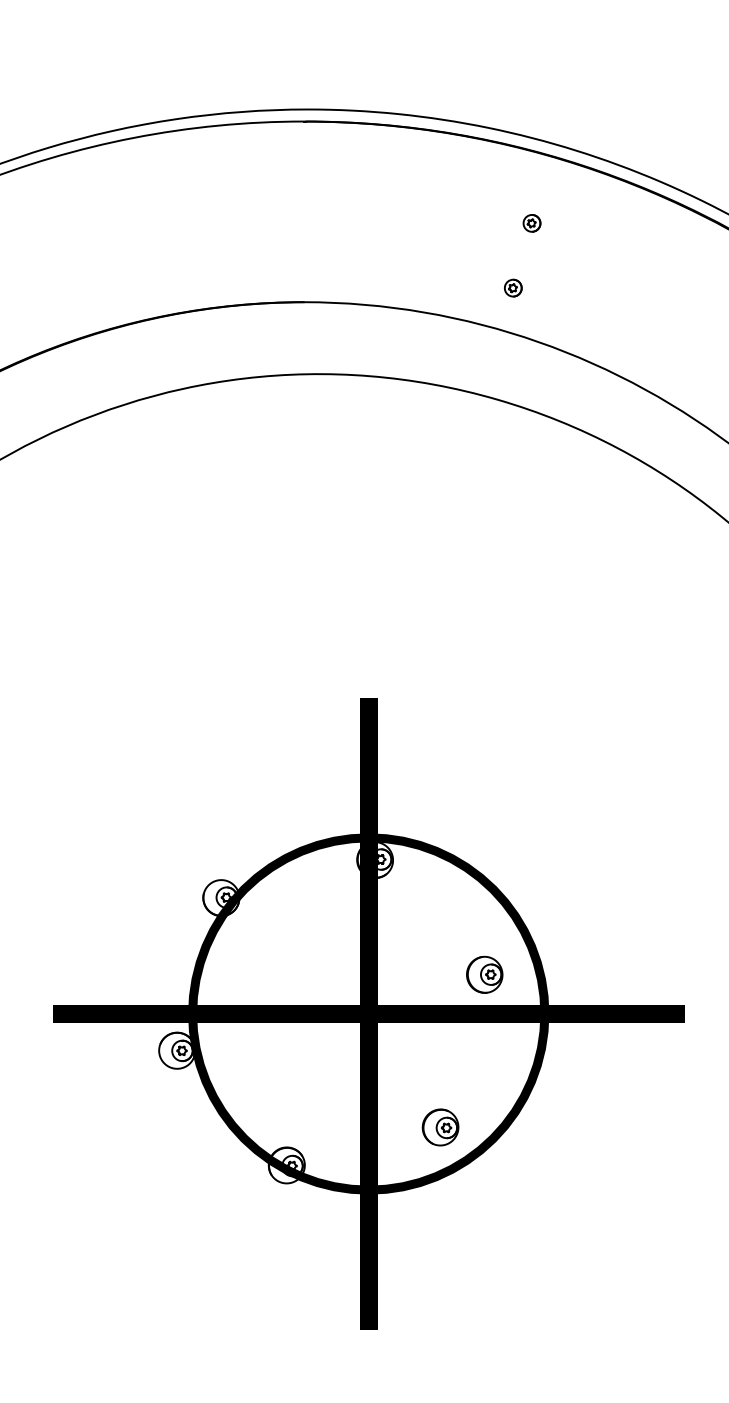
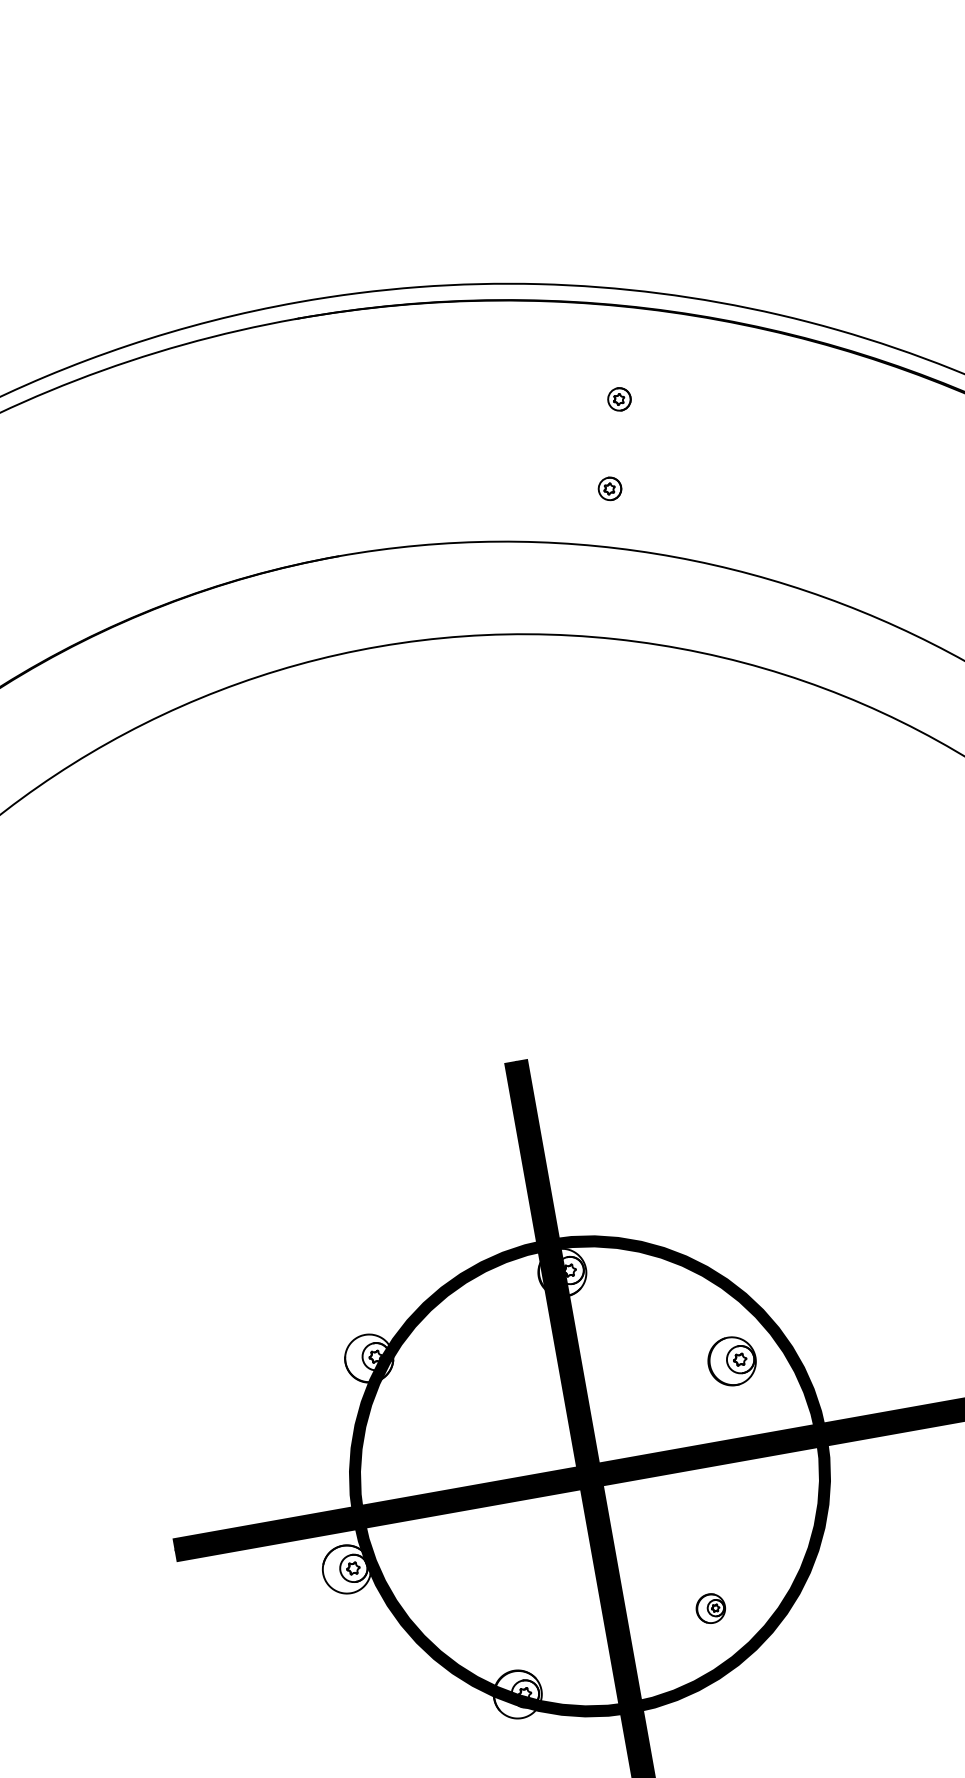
part: (484, 974) -> (731, 1360), moved
part: (440, 1127) -> (710, 1608), size x0.6

